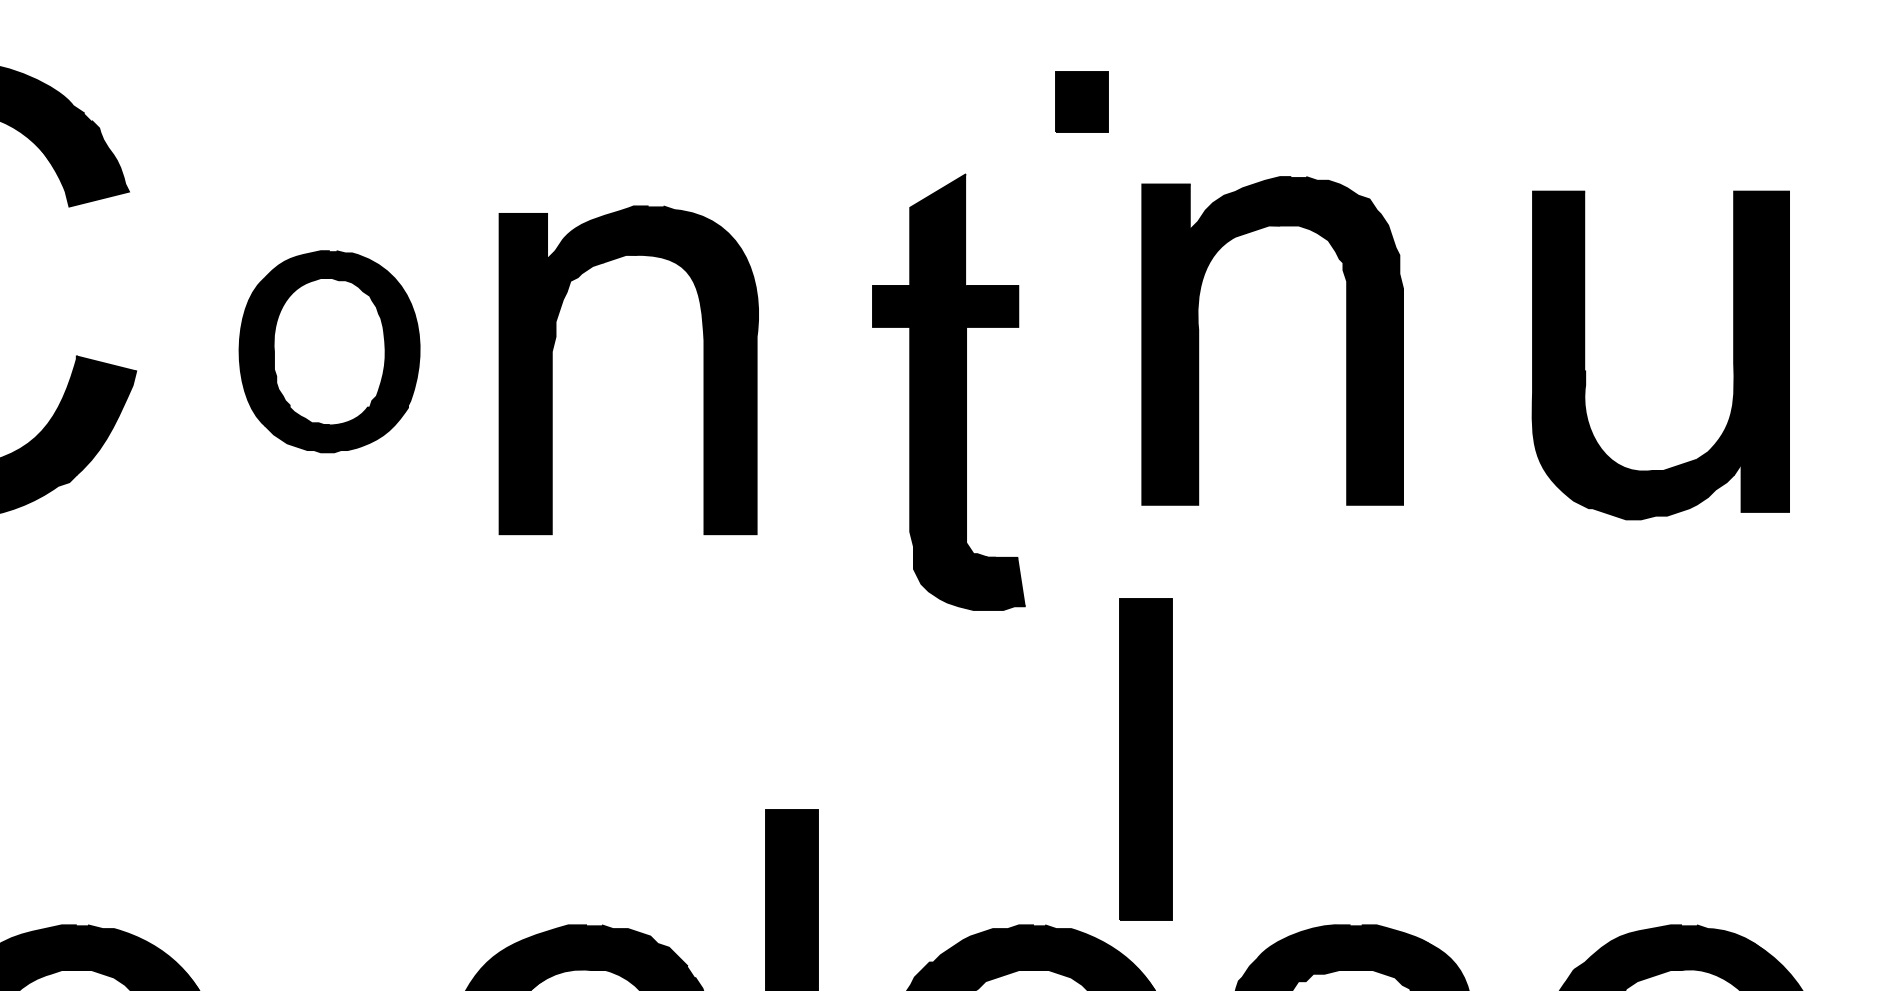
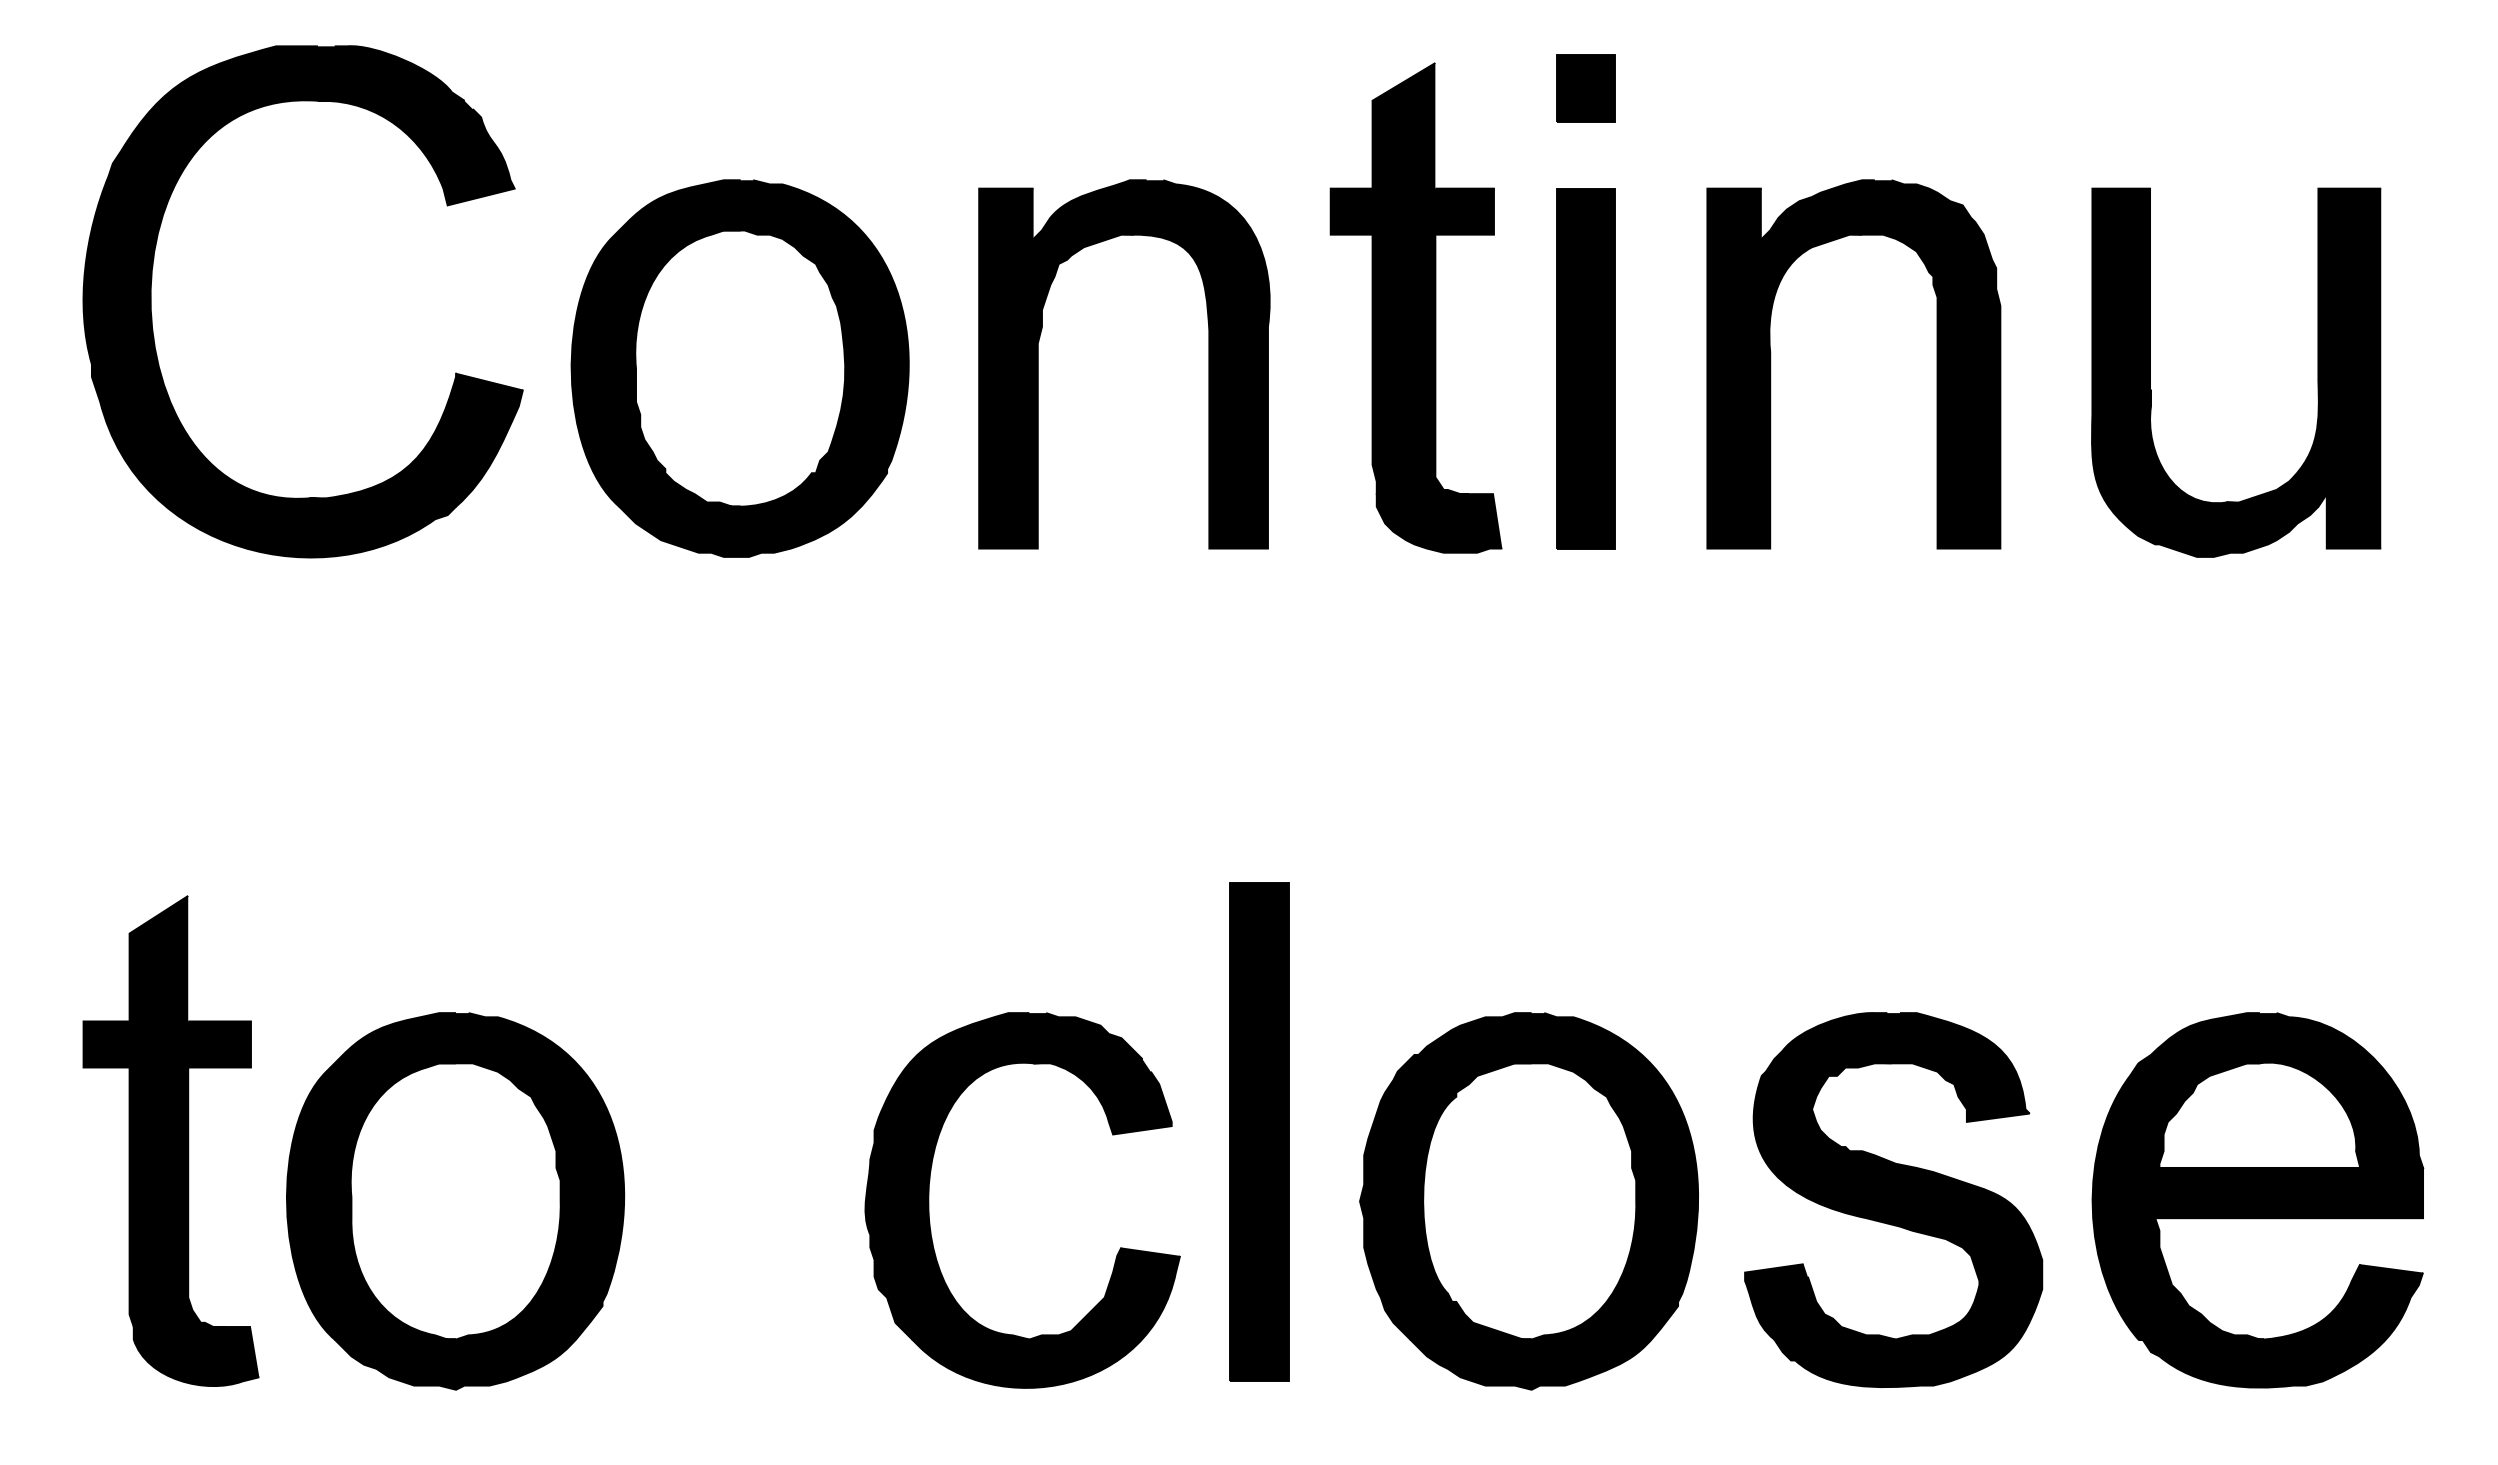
part: (1199, 341) -> (1771, 364), moved
part: (329, 351) -> (739, 368), size x1.67
part: (703, 370) -> (1208, 364), moved
part: (948, 391) -> (1415, 307), moved
part: (1145, 759) -> (1585, 368), moved

